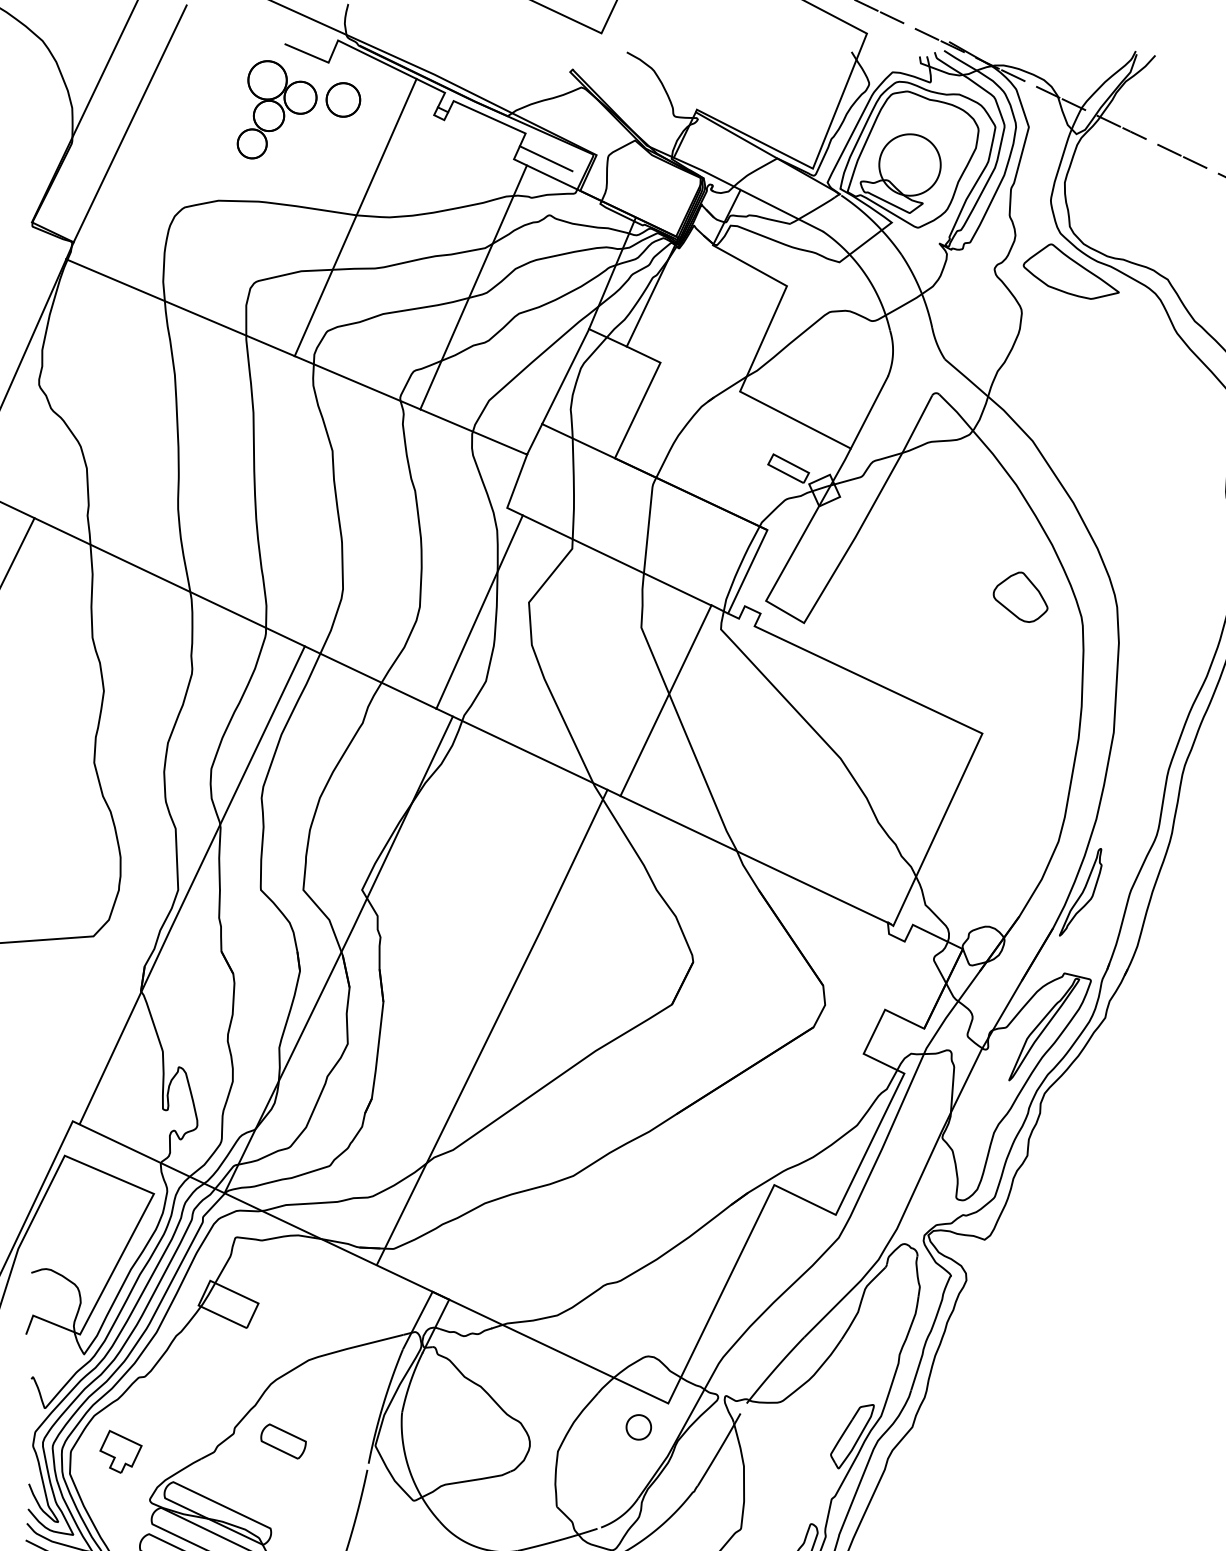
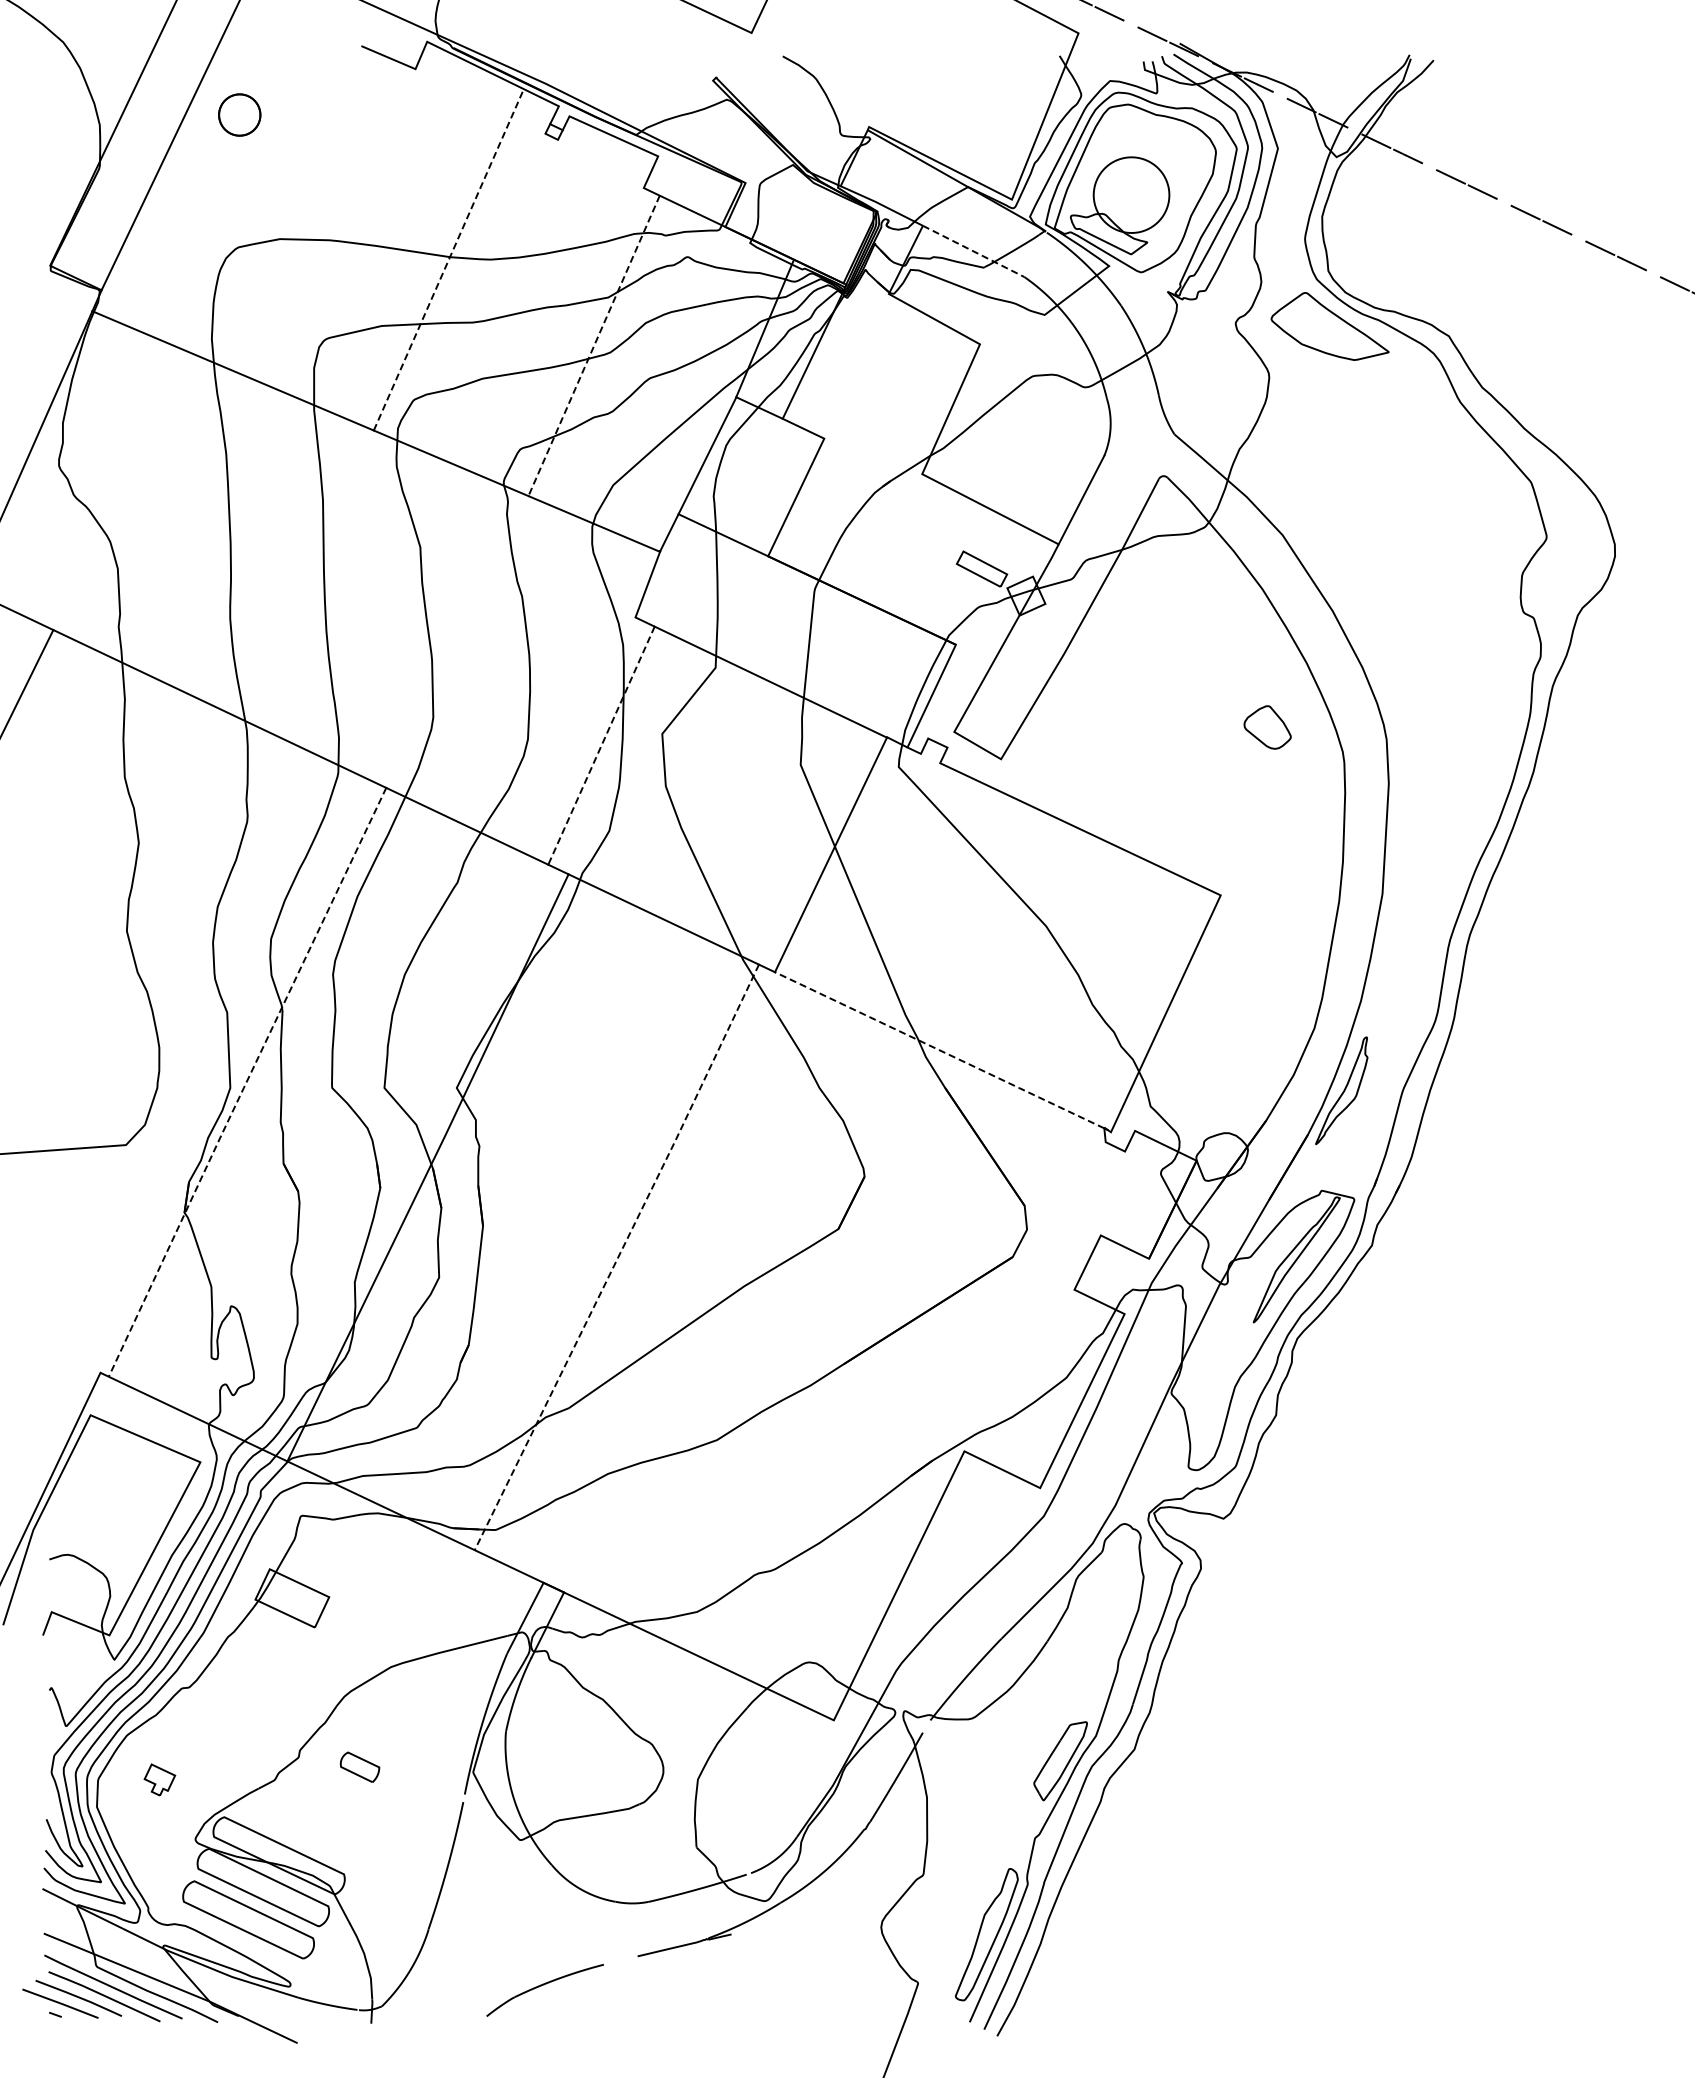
part: (343, 99) -> (239, 114), moved
part: (276, 109) -> (351, 126), removed
line: (546, 158) -> (683, 187), removed
line: (781, 210) -> (973, 251), solid -> dashed
line: (356, 217) -> (449, 259), solid -> dashed
line: (473, 287) -> (594, 345), solid -> dashed
part: (1020, 597) -> (1267, 727), size x0.7
line: (479, 612) -> (601, 746), solid -> dashed
line: (754, 859) -> (939, 1050), solid -> dashed
line: (190, 886) -> (245, 1083), solid -> dashed
line: (493, 1026) -> (618, 1256), solid -> dashed
part: (638, 1427) -> (797, 1749), removed
part: (283, 1441) -> (359, 1767), size x0.7
part: (120, 1451) -> (159, 1779), size x0.6

